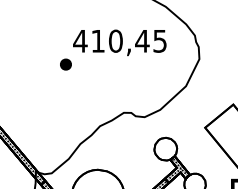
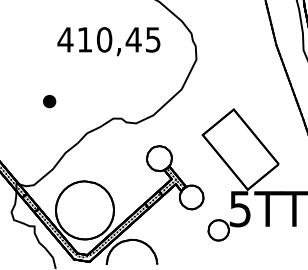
part: (65, 64) -> (49, 101), moved

